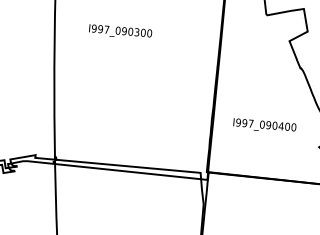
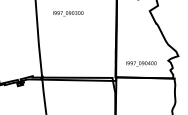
text: (265, 125) -> (141, 63), moved

